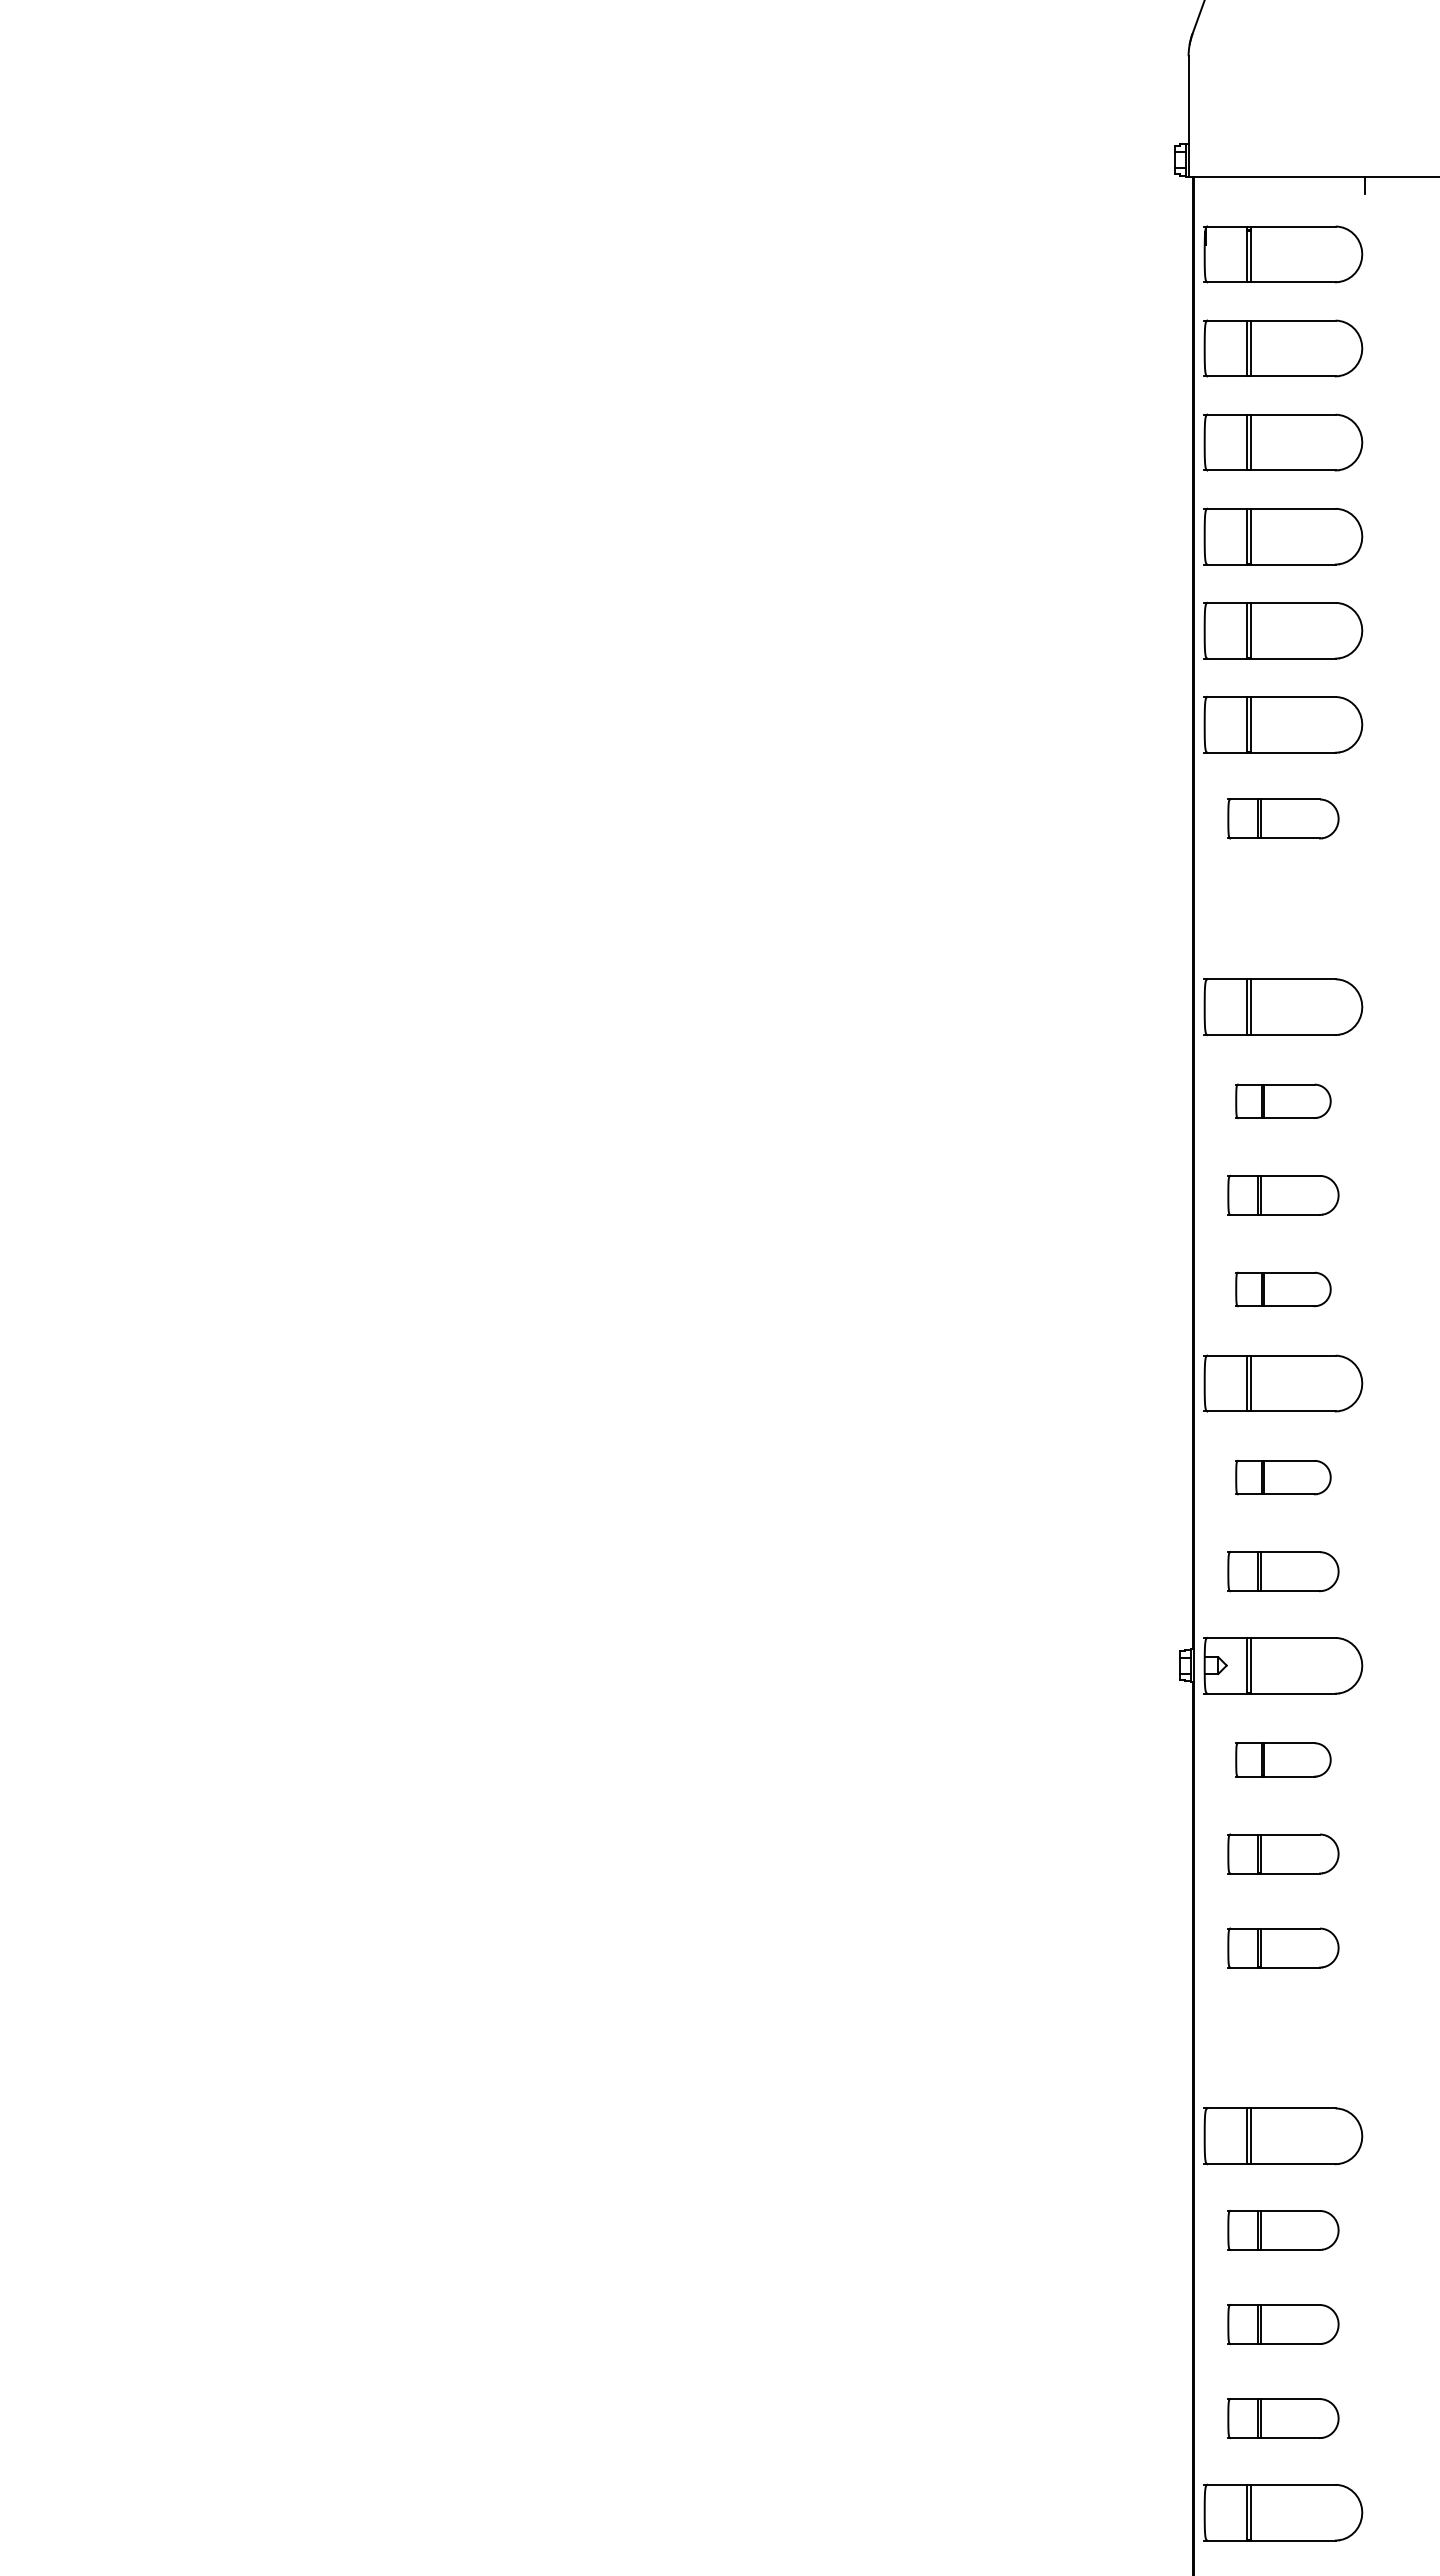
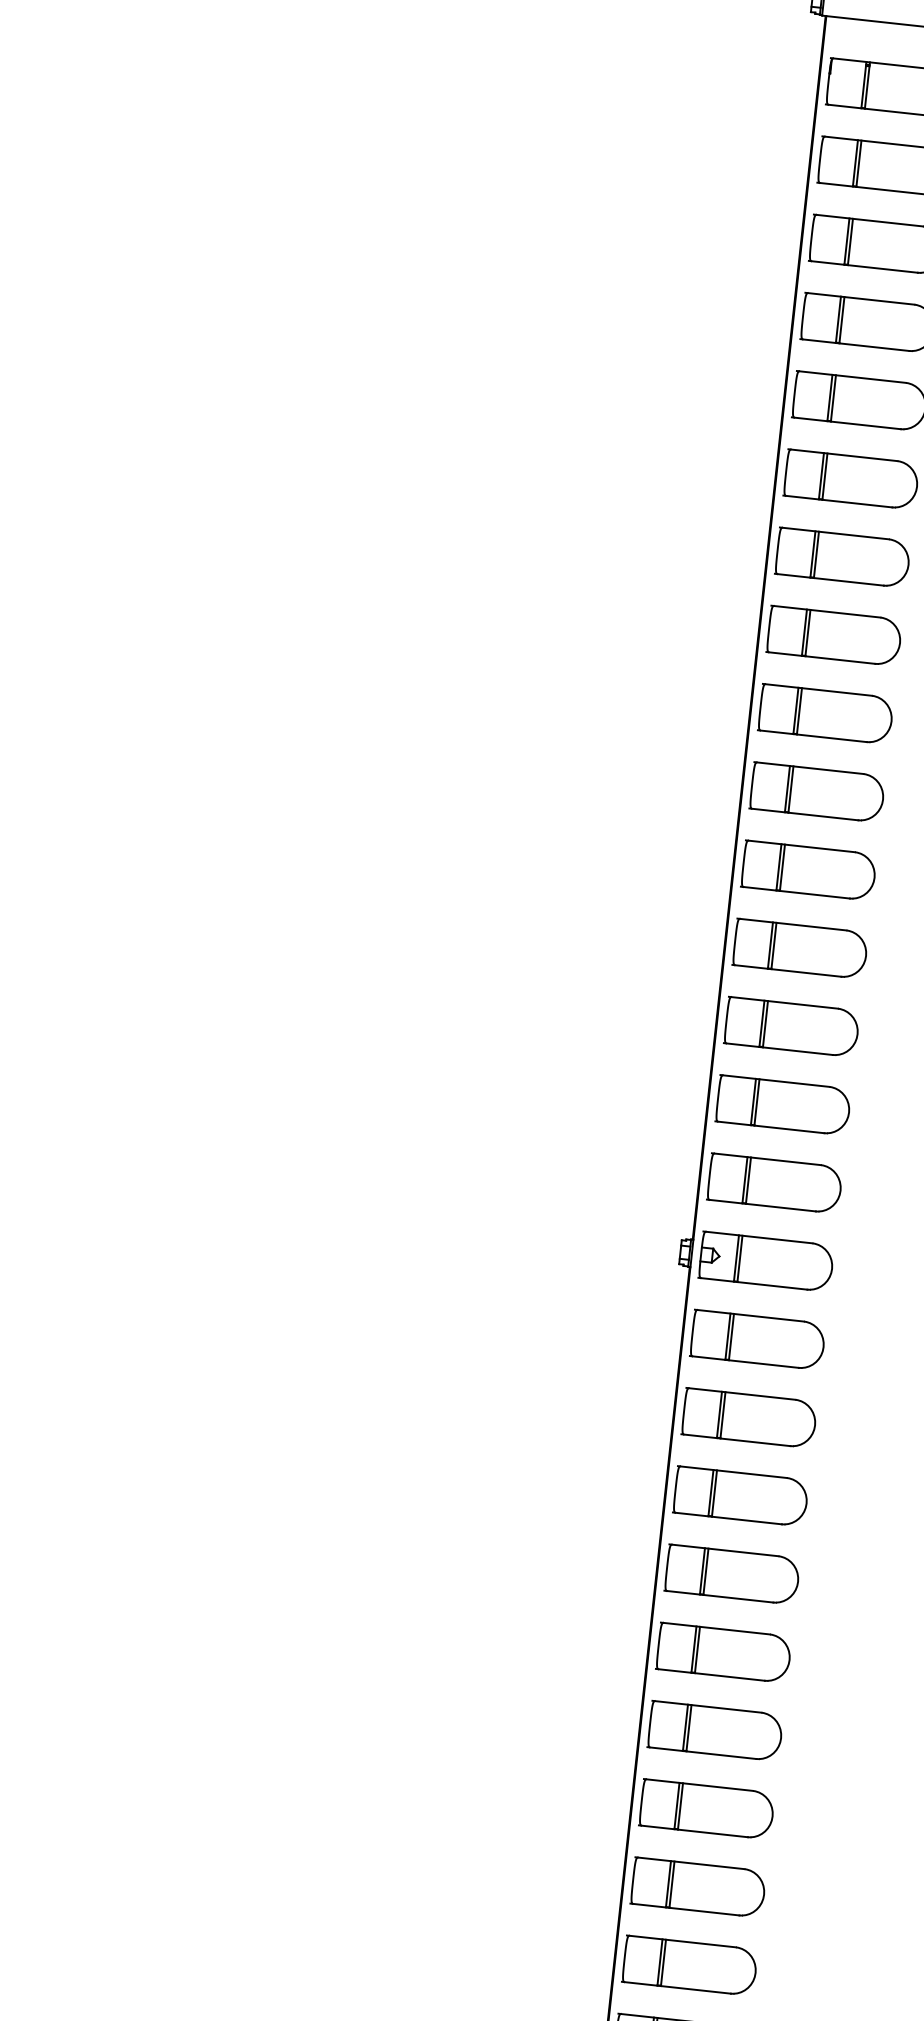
part: (1283, 818) -> (843, 557), size x1.43
part: (1283, 912) -> (834, 635), added
part: (1283, 1101) -> (817, 792), size x1.67
part: (1283, 1195) -> (809, 870), size x1.43
part: (1283, 1289) -> (800, 948), size x1.67
part: (1283, 1477) -> (783, 1105), size x1.67
part: (1283, 1571) -> (775, 1183), size x1.43
part: (1283, 1759) -> (758, 1339), size x1.67
part: (1283, 1853) -> (749, 1417), size x1.43
part: (1283, 1947) -> (741, 1495), size x1.43
part: (1283, 2042) -> (732, 1574), added
part: (1283, 2230) -> (715, 1731), size x1.43
part: (1283, 2324) -> (707, 1809), size x1.43
part: (1283, 2418) -> (698, 1887), size x1.43

